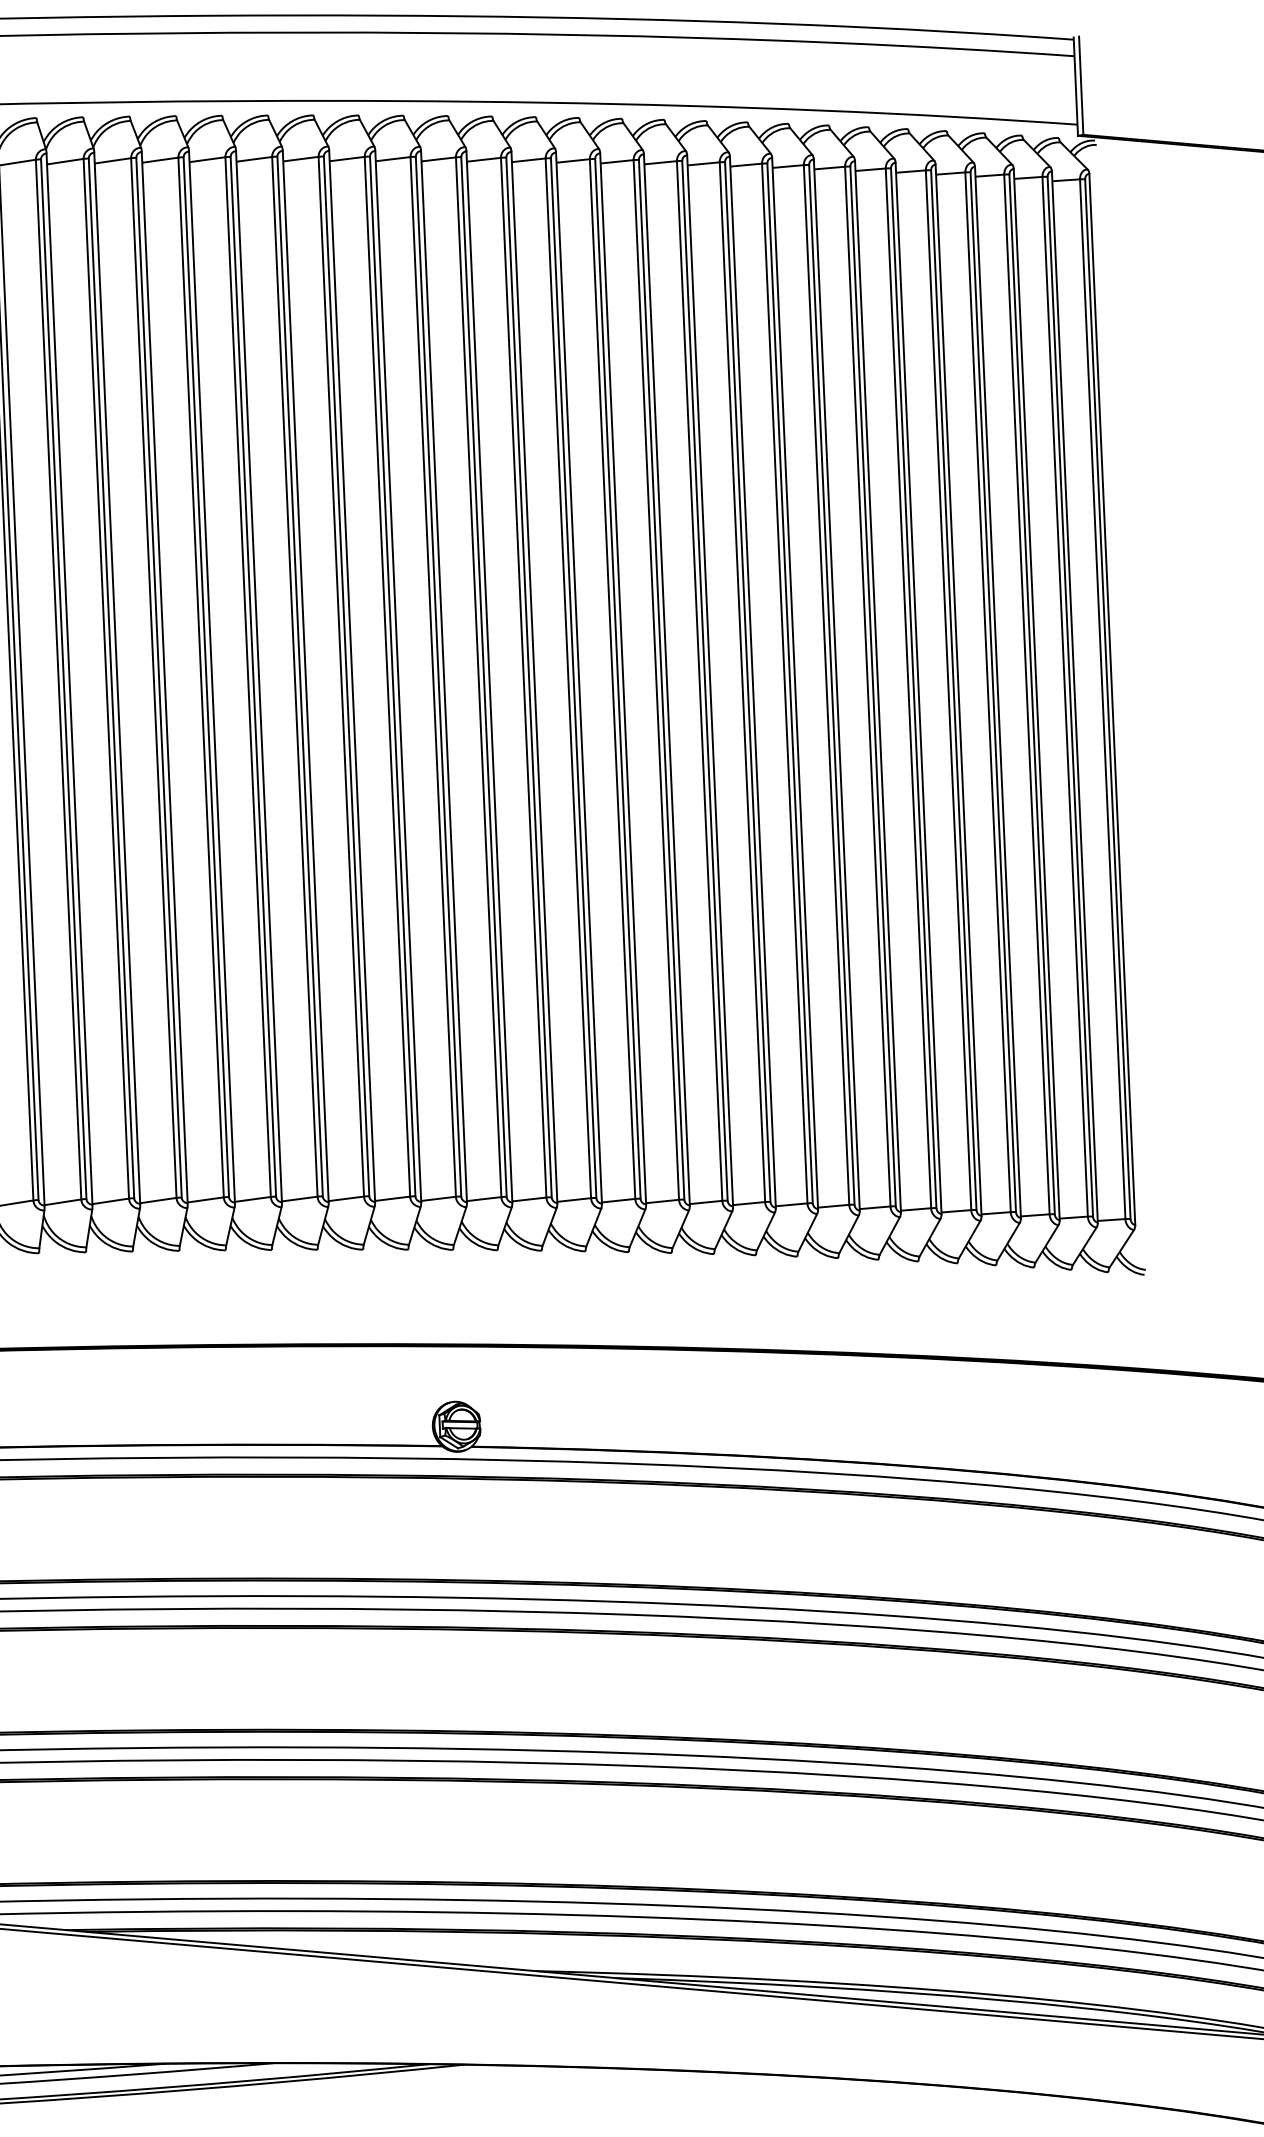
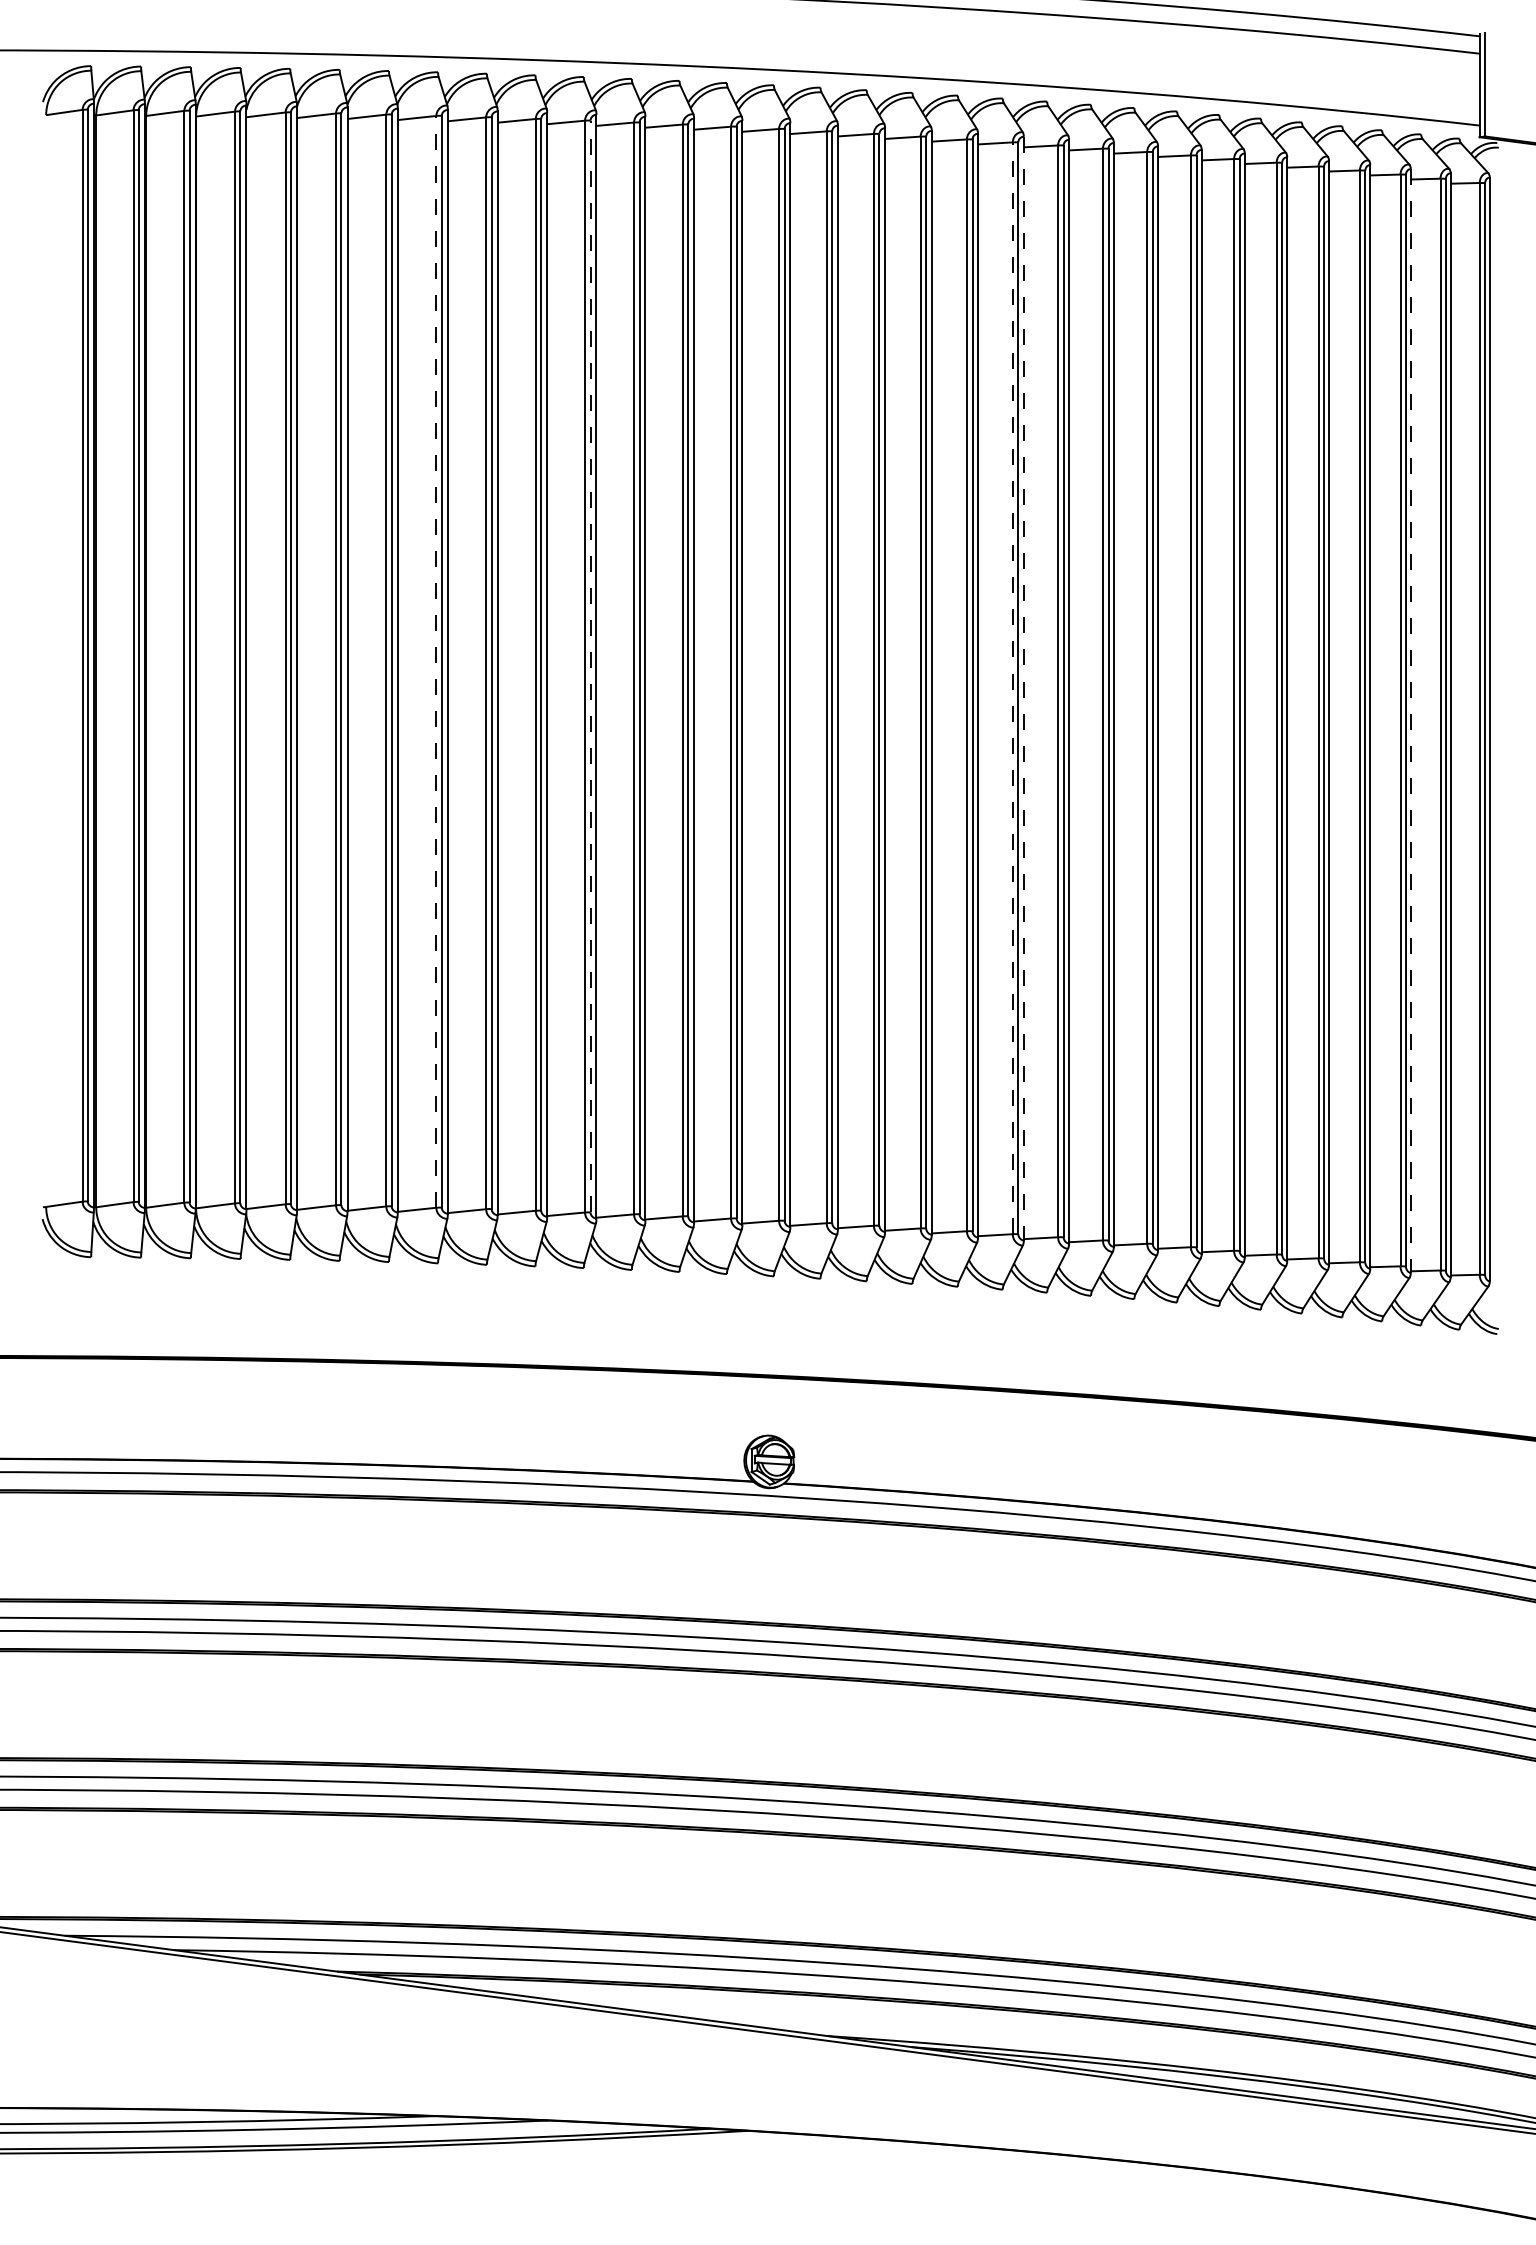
line: (253, 676) -> (590, 666), solid -> dashed
line: (106, 678) -> (436, 661), solid -> dashed
line: (666, 679) -> (1023, 688), solid -> dashed
line: (656, 680) -> (1012, 688), solid -> dashed
line: (1036, 695) -> (1410, 721), solid -> dashed

